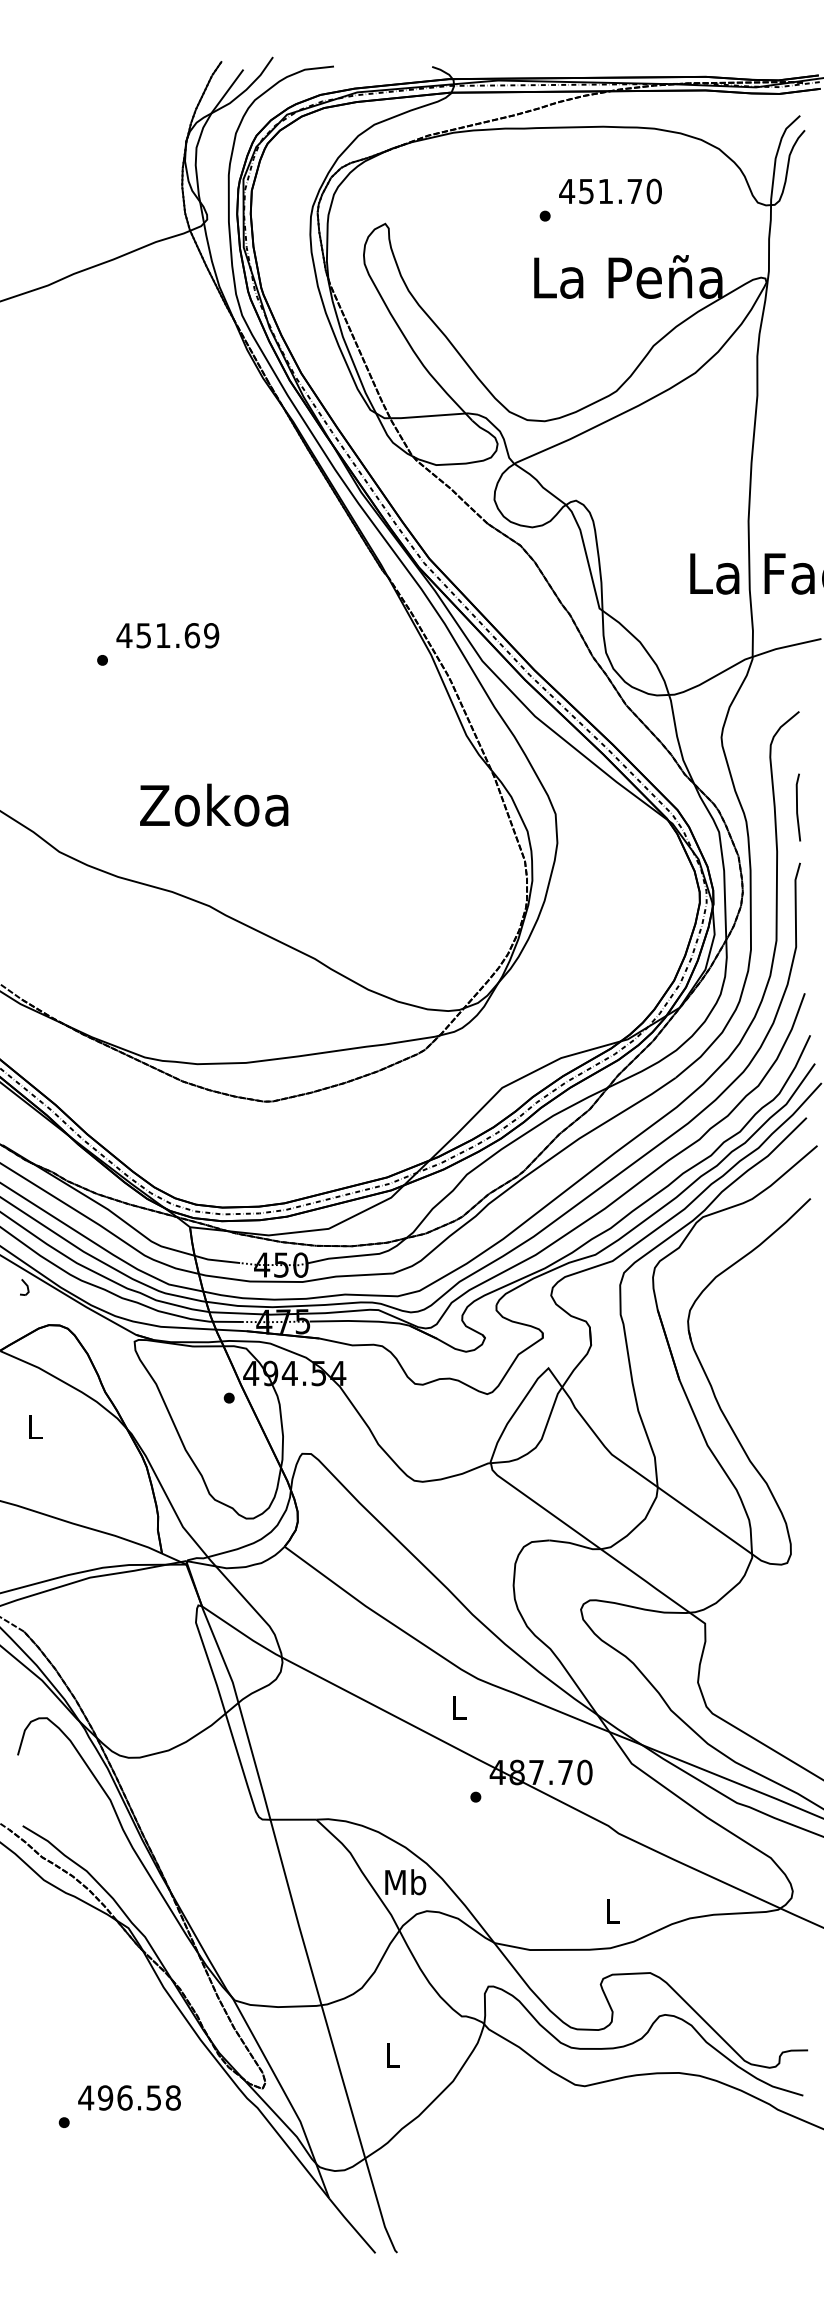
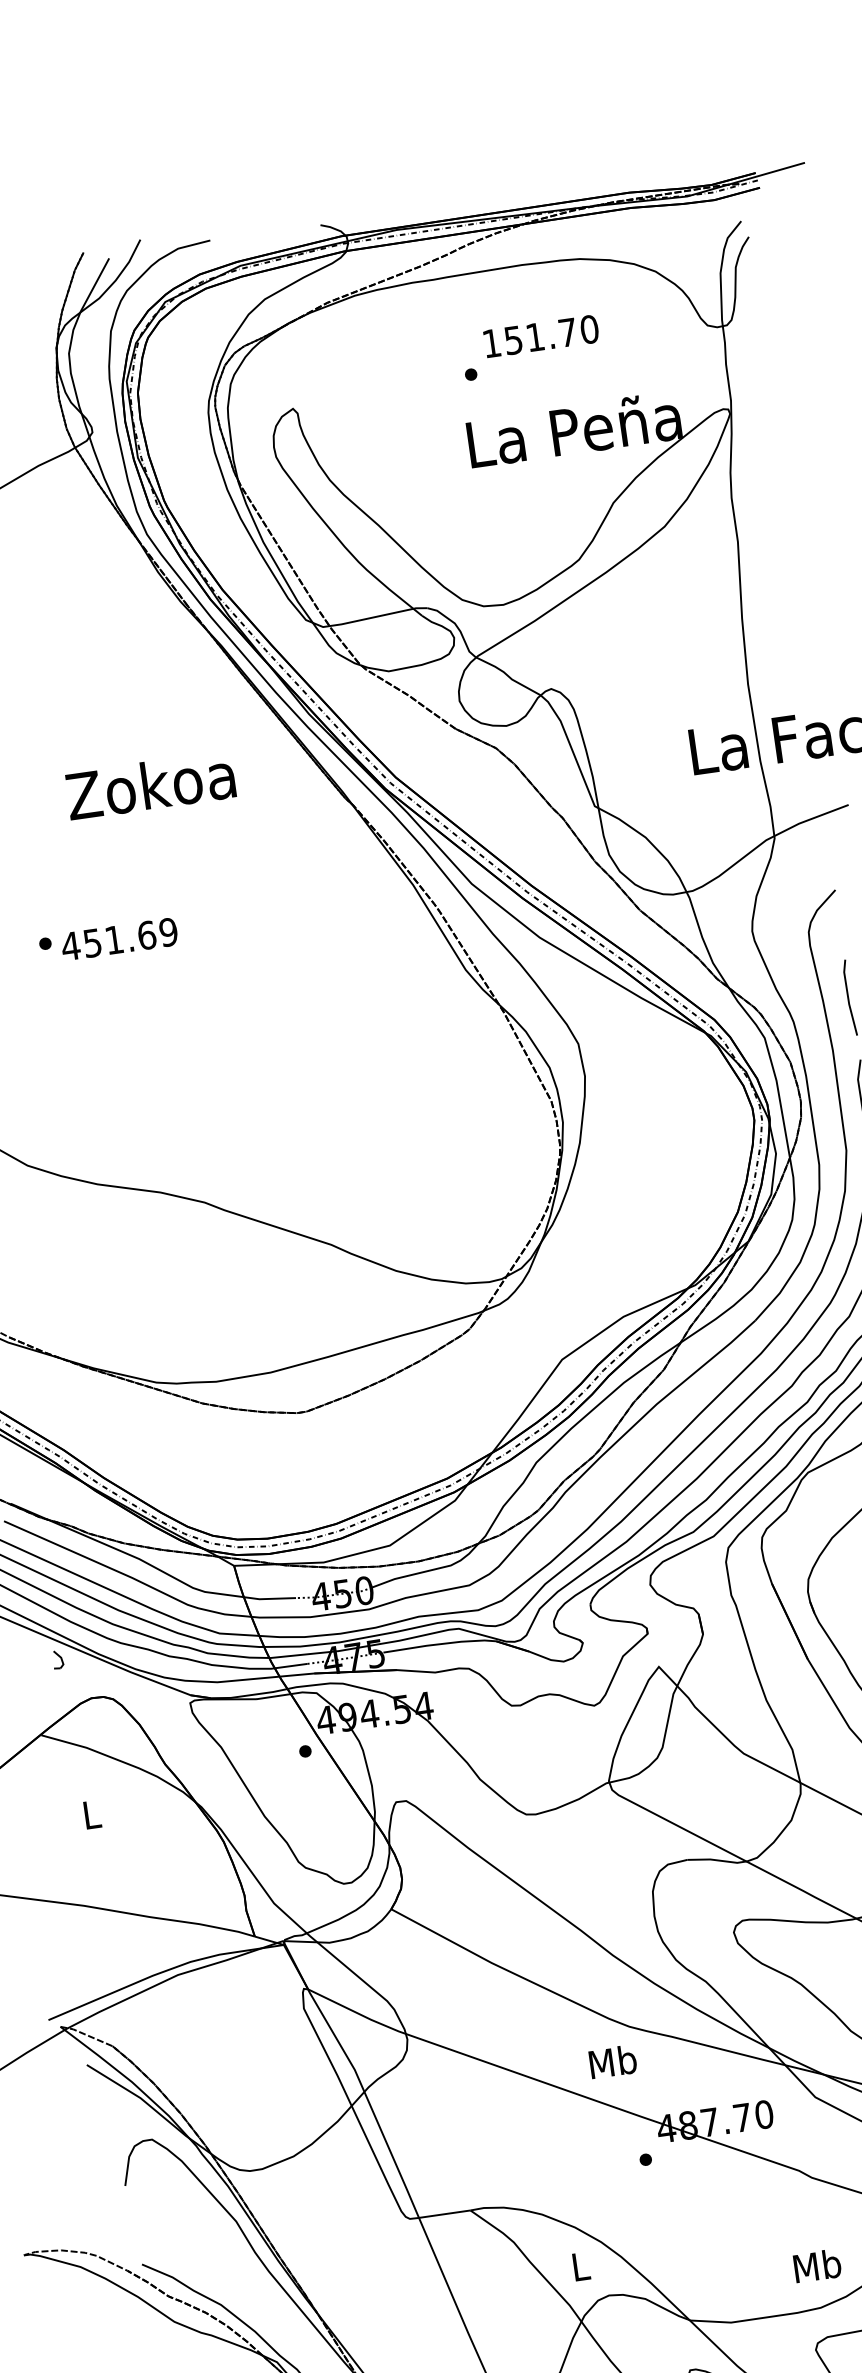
text: (567, 191) -> (492, 343), 451.70 -> 151.70
text: (167, 635) -> (119, 939), moved
text: (214, 804) -> (150, 784), moved
text: (459, 1707) -> (613, 2061), L -> Mb
text: (405, 1882) -> (580, 2266), Mb -> L
text: (612, 1911) -> (817, 2266), L -> Mb

